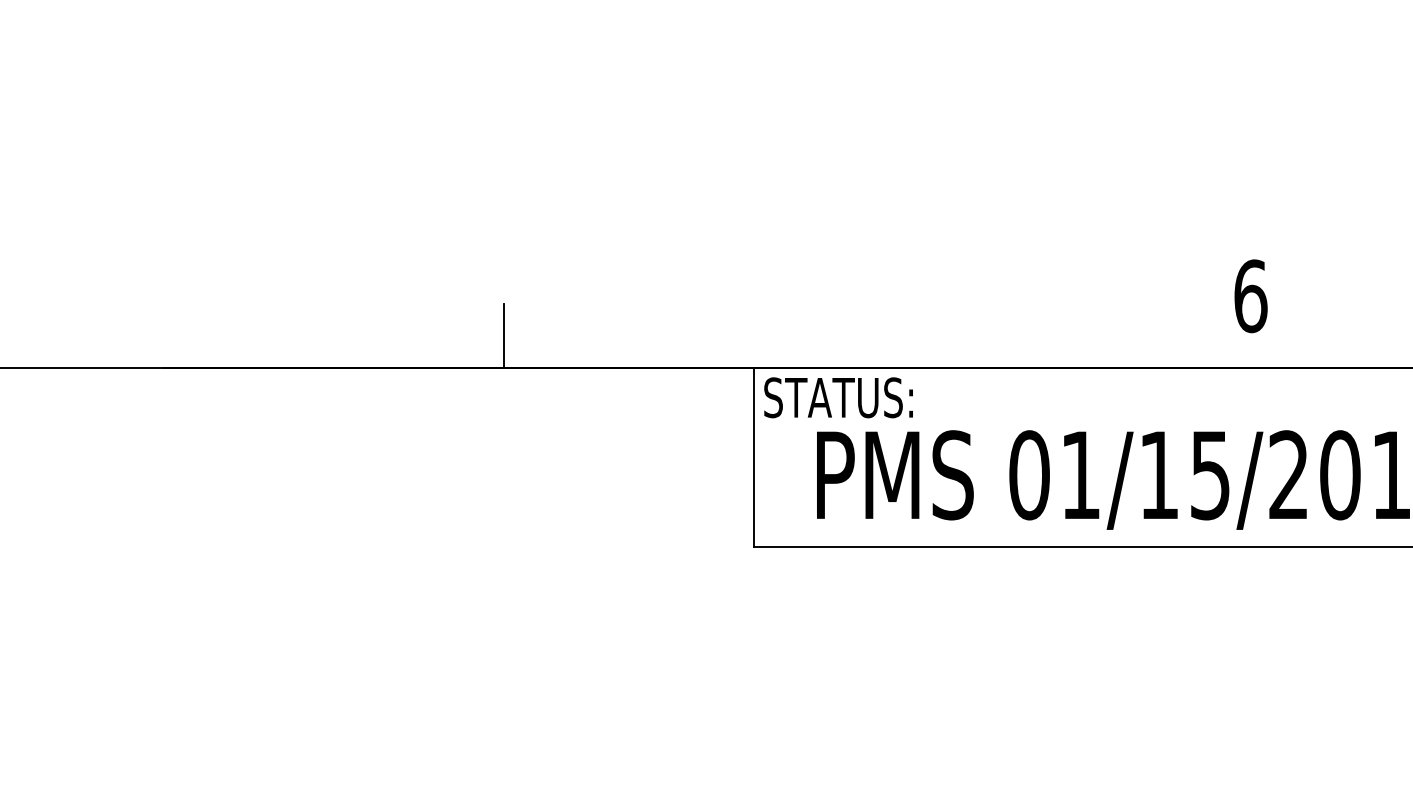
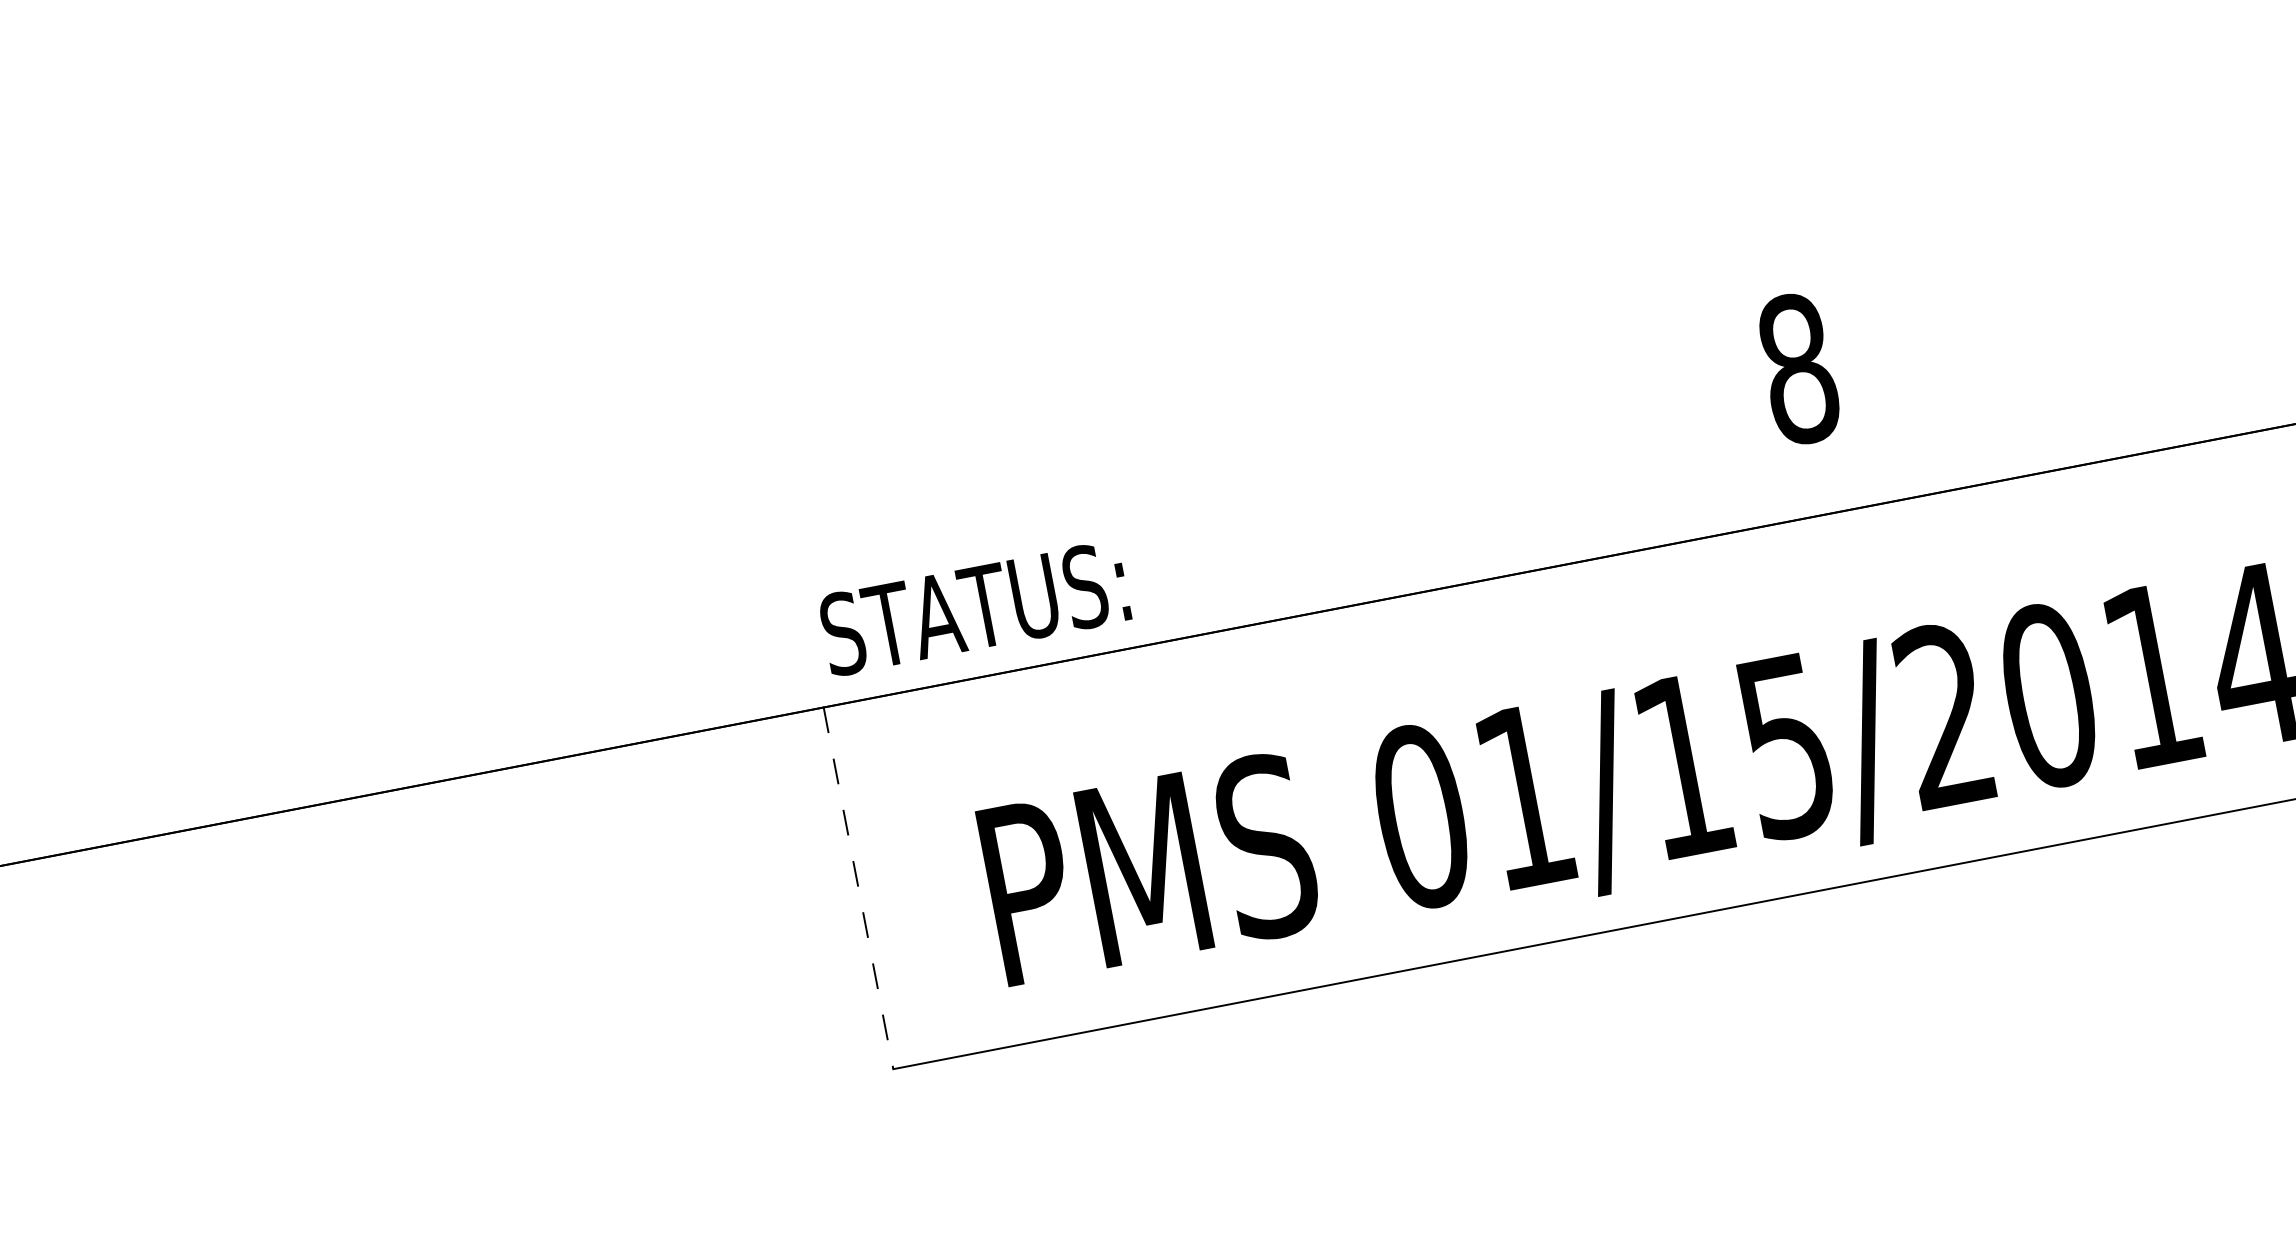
text: (1250, 296) -> (1797, 369), 6 -> 8
line: (504, 335) -> (306, 738), removed
text: (838, 397) -> (974, 607), moved
line: (754, 457) -> (858, 887), solid -> dashed

